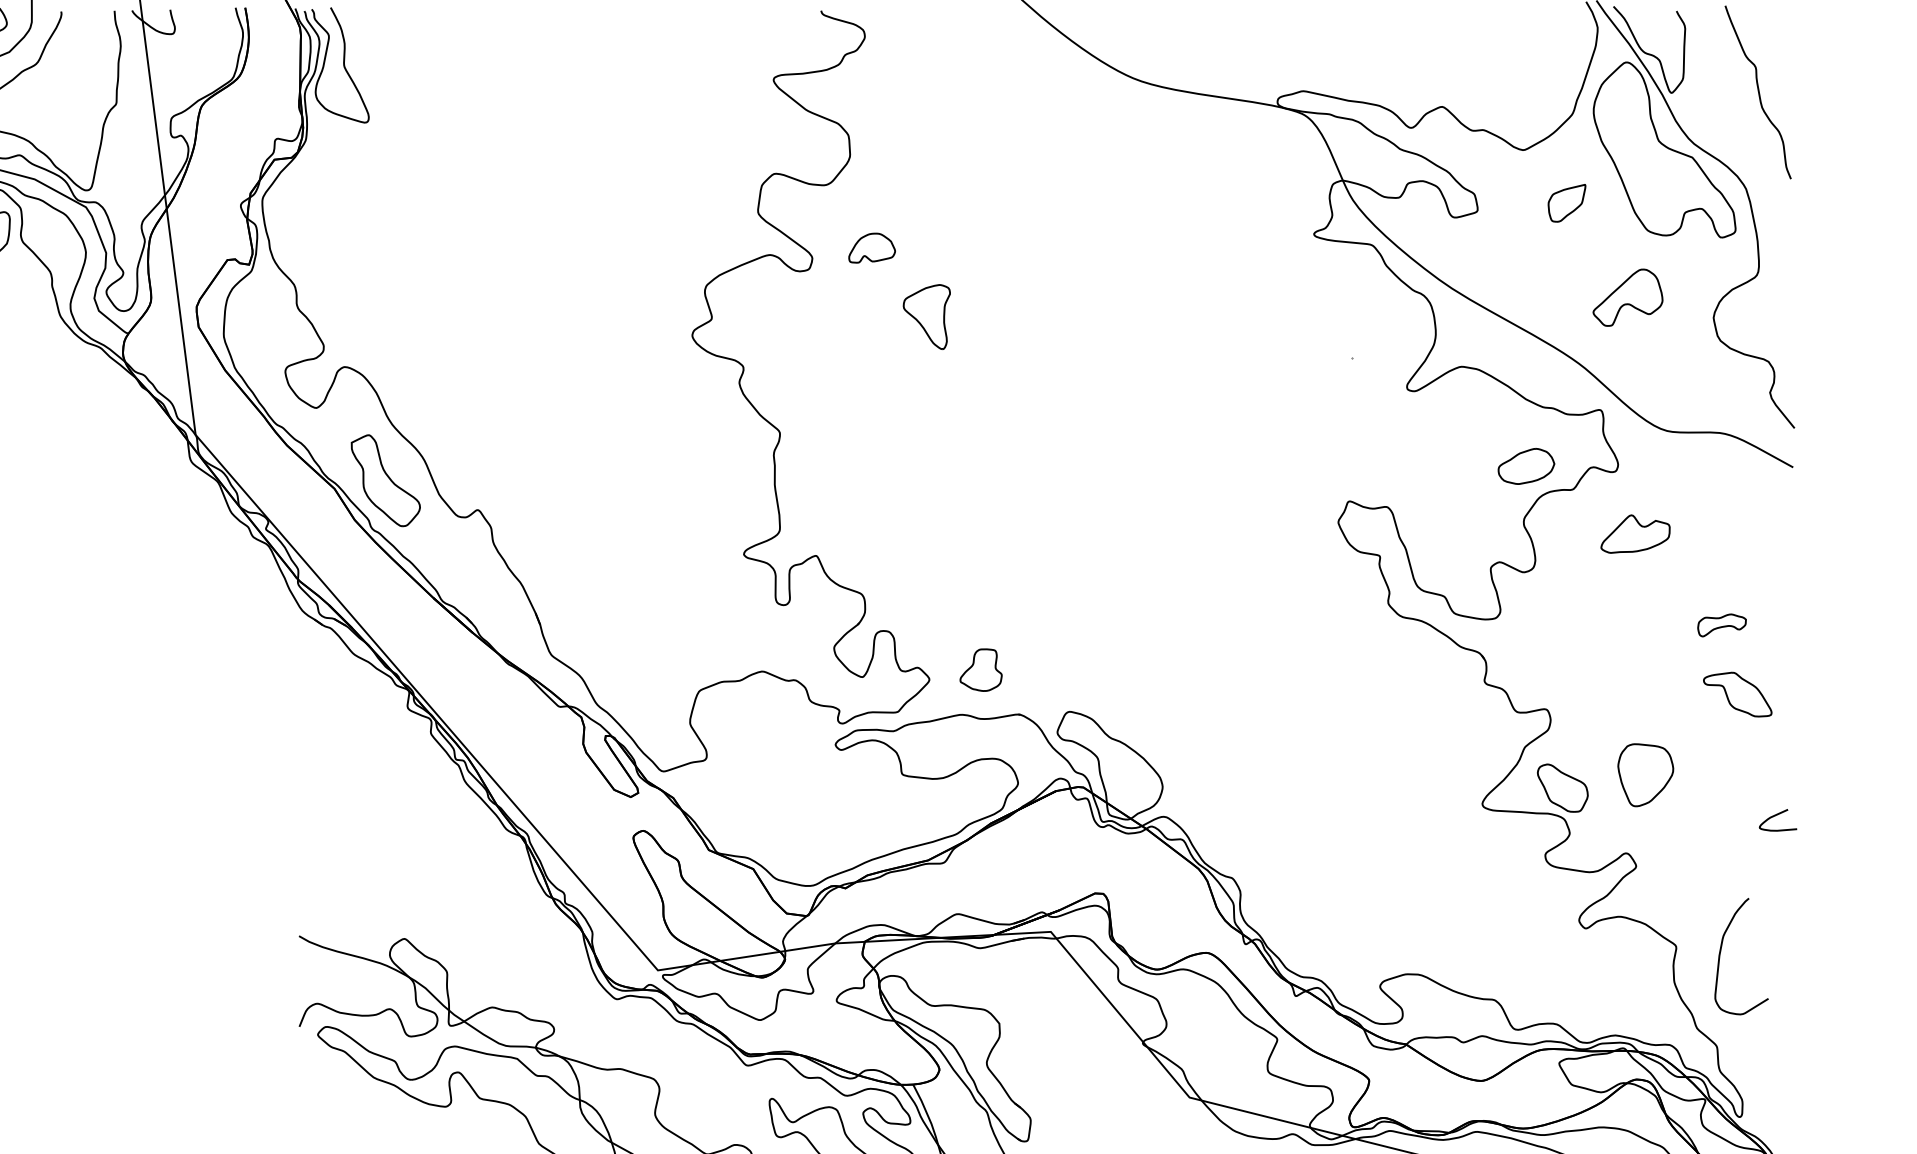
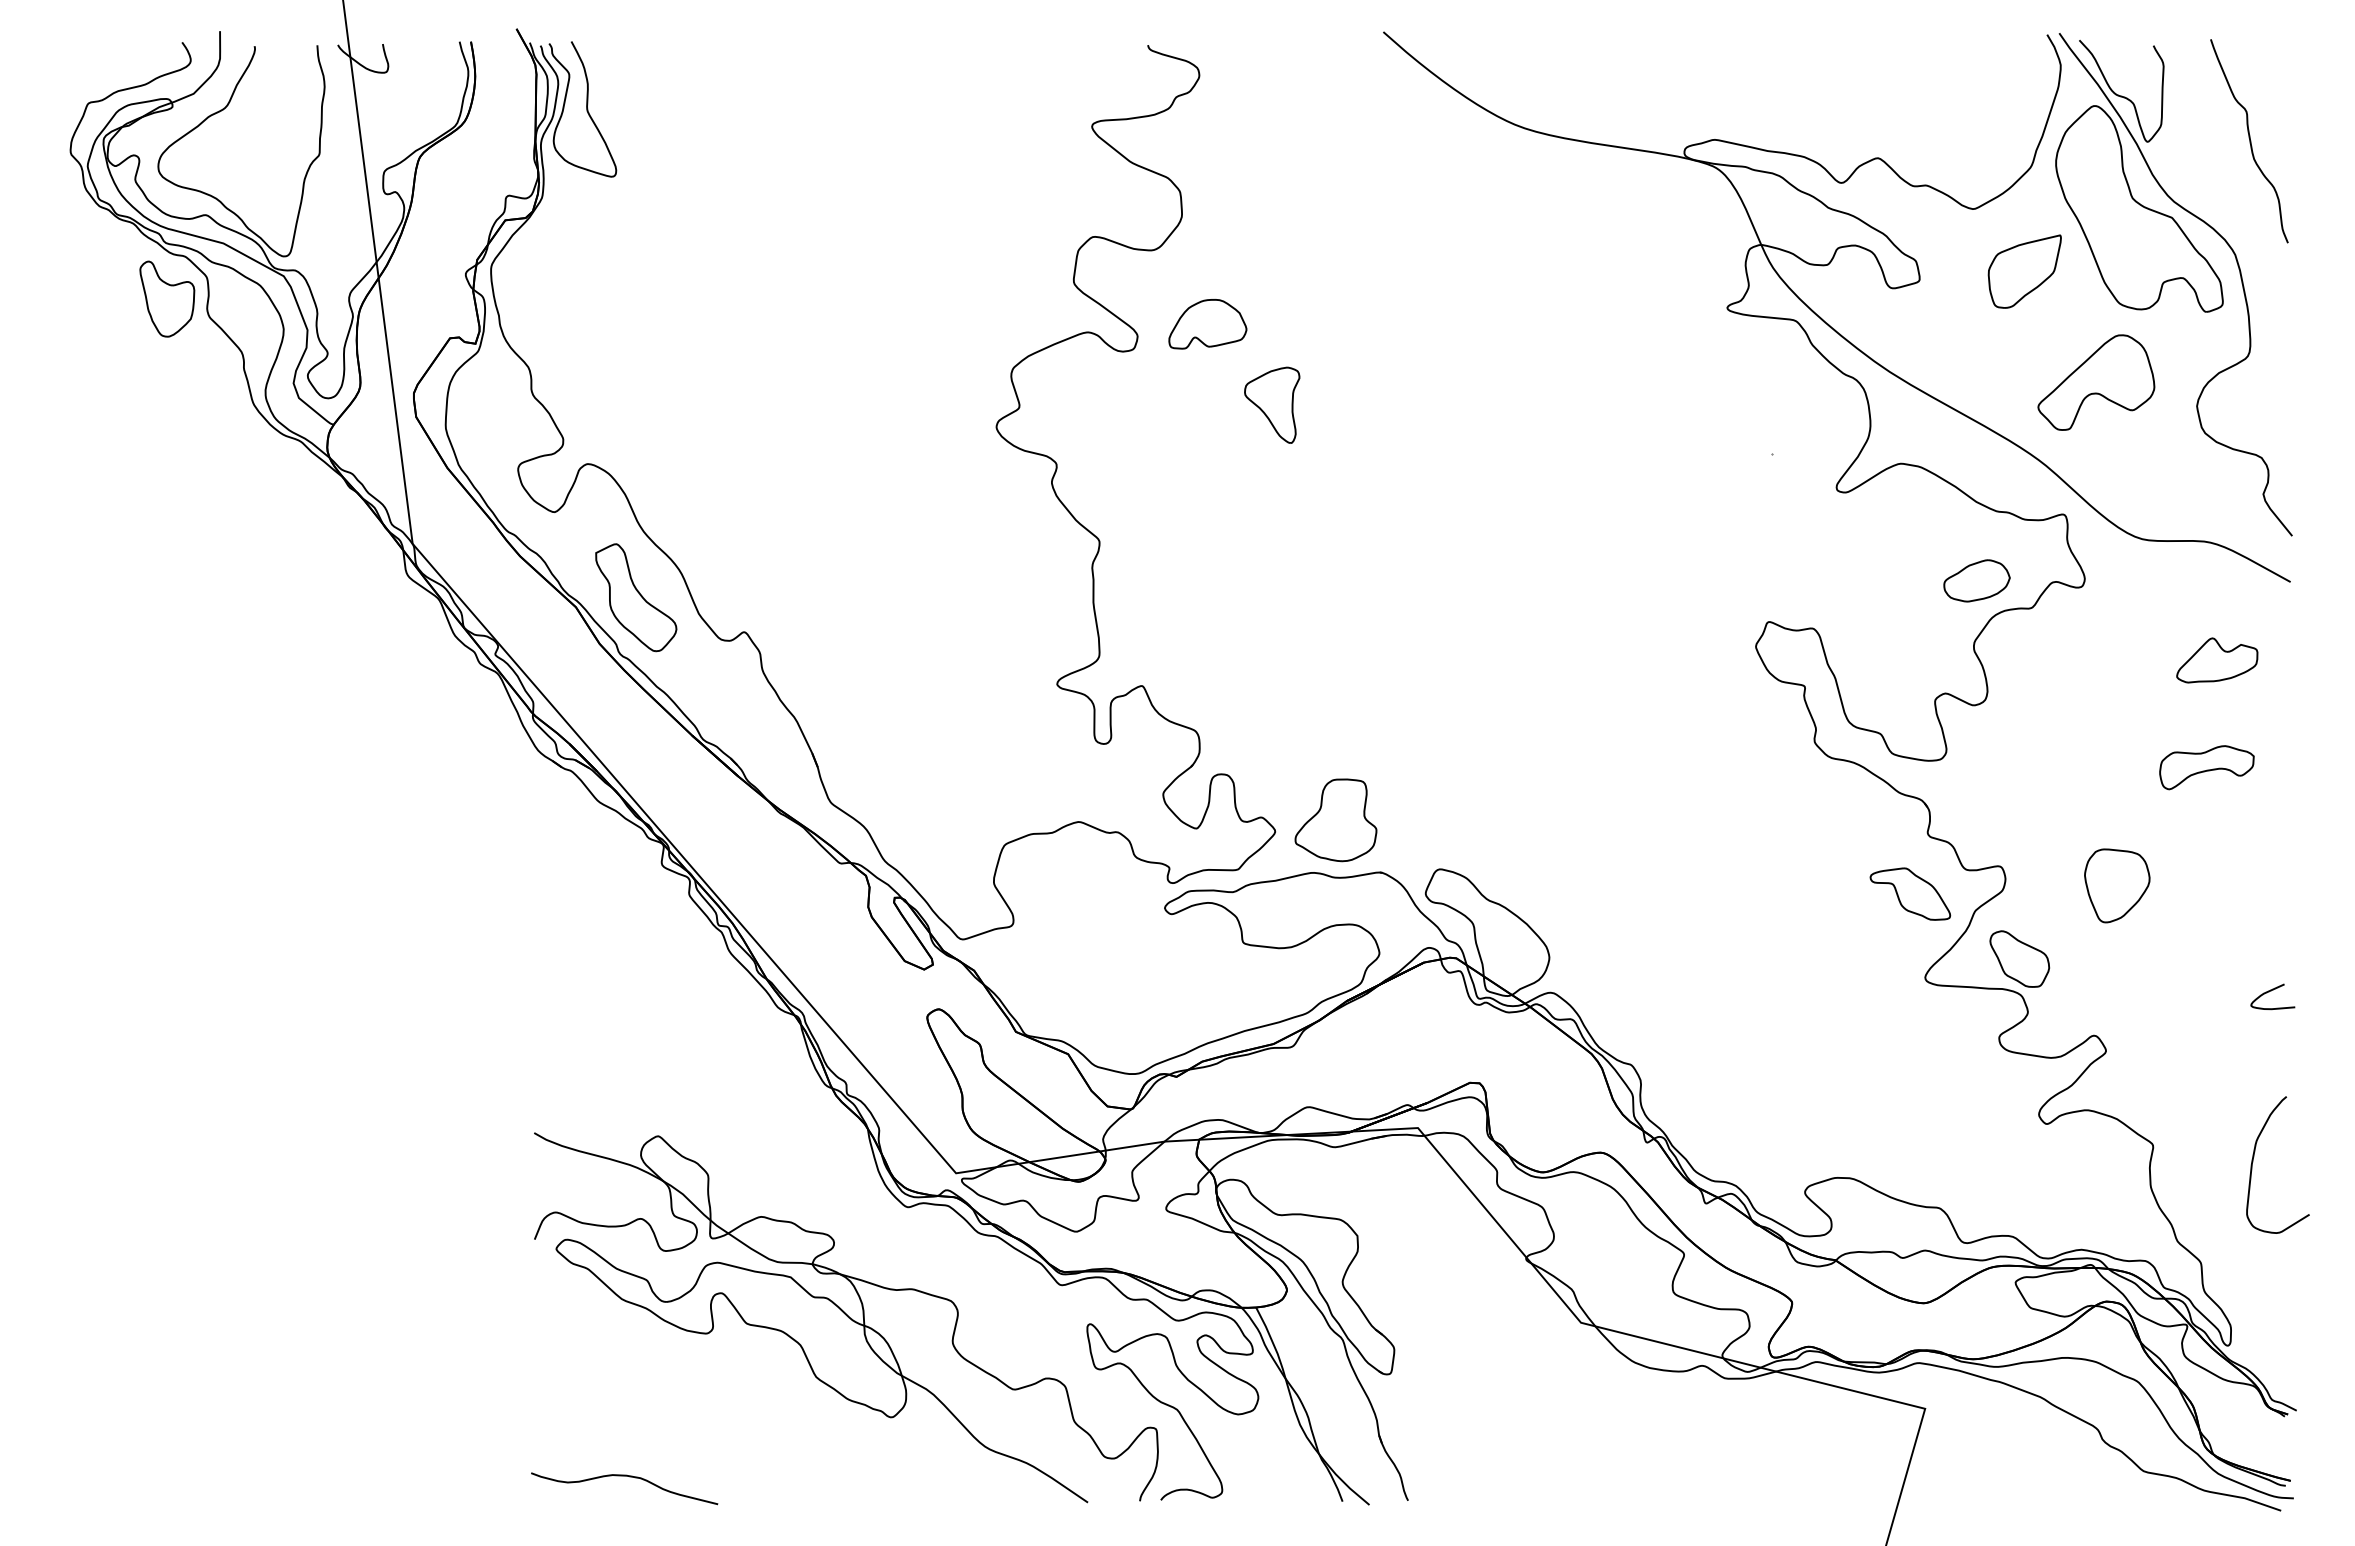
part: (1566, 203) -> (2024, 271), size x1.67
part: (871, 248) -> (1207, 324), size x1.43
part: (1628, 297) -> (2096, 382), size x1.43
part: (1635, 534) -> (2217, 660), moved
part: (1721, 625) -> (2206, 767), size x1.67
part: (980, 670) -> (1335, 820), size x1.67
part: (1737, 694) -> (1910, 893), moved
part: (1645, 774) -> (2117, 885), moved
curve: (1721, 950) -> (2254, 1157), moved

